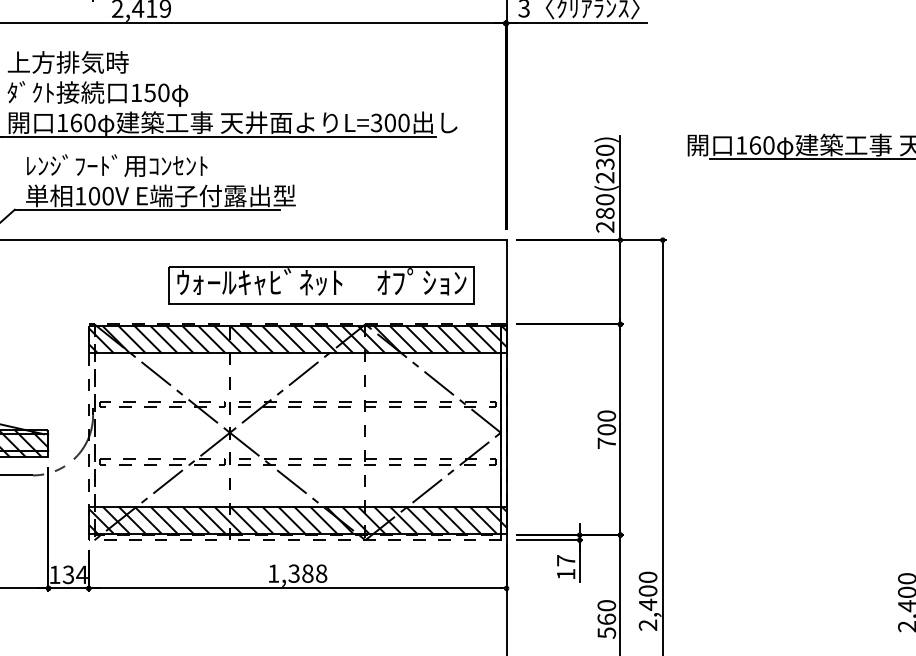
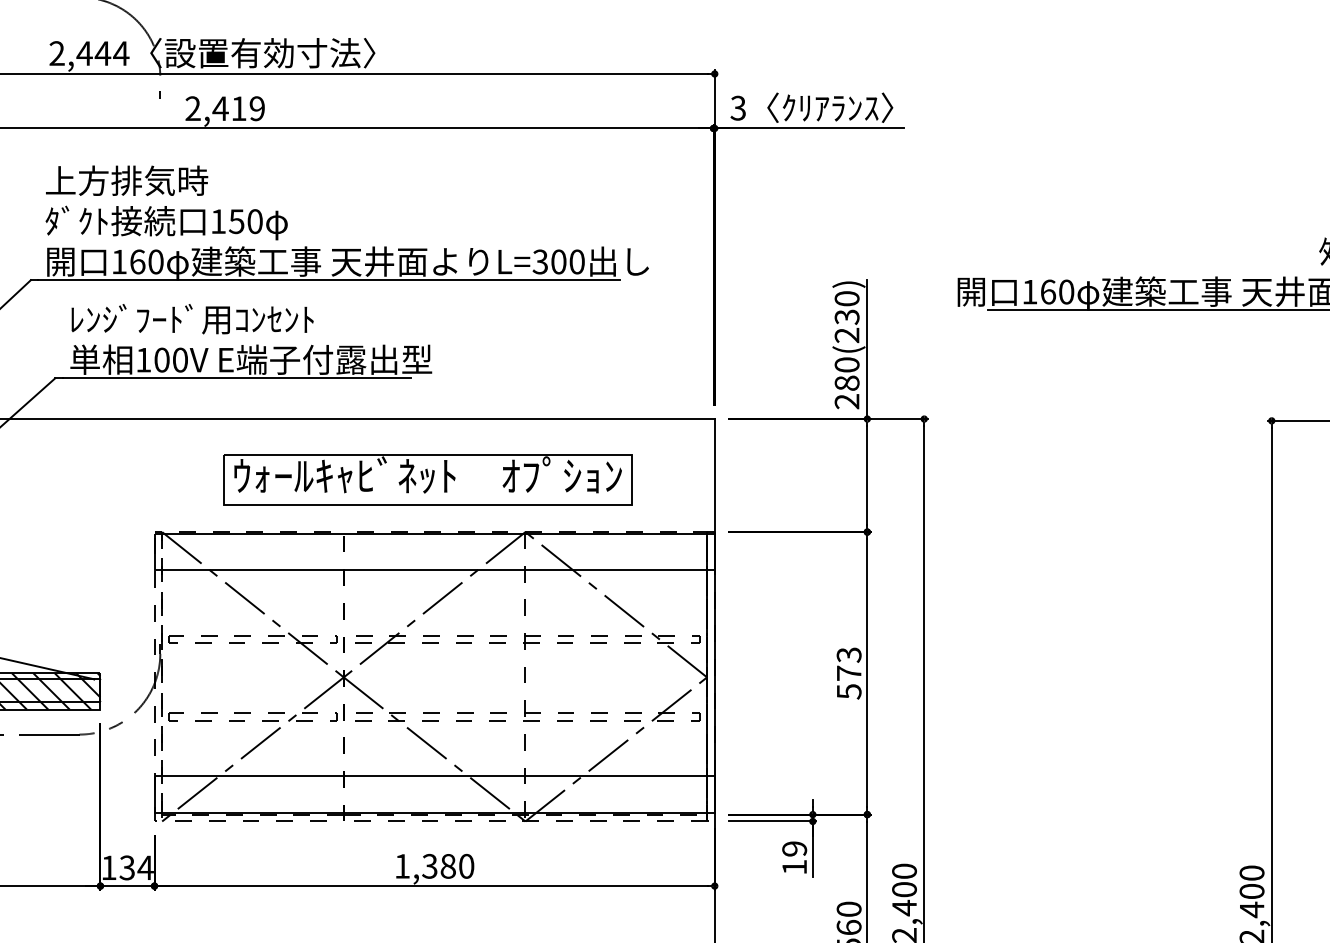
part: (321, 285) -> (427, 479), moved
hatch: (297, 339) -> (434, 552), removed
text: (606, 429) -> (848, 673), 700 -> 573
hatch: (297, 520) -> (434, 794), removed
text: (566, 560) -> (794, 848), 17 -> 19
text: (321, 573) -> (466, 866), 1,388 -> 1,380

